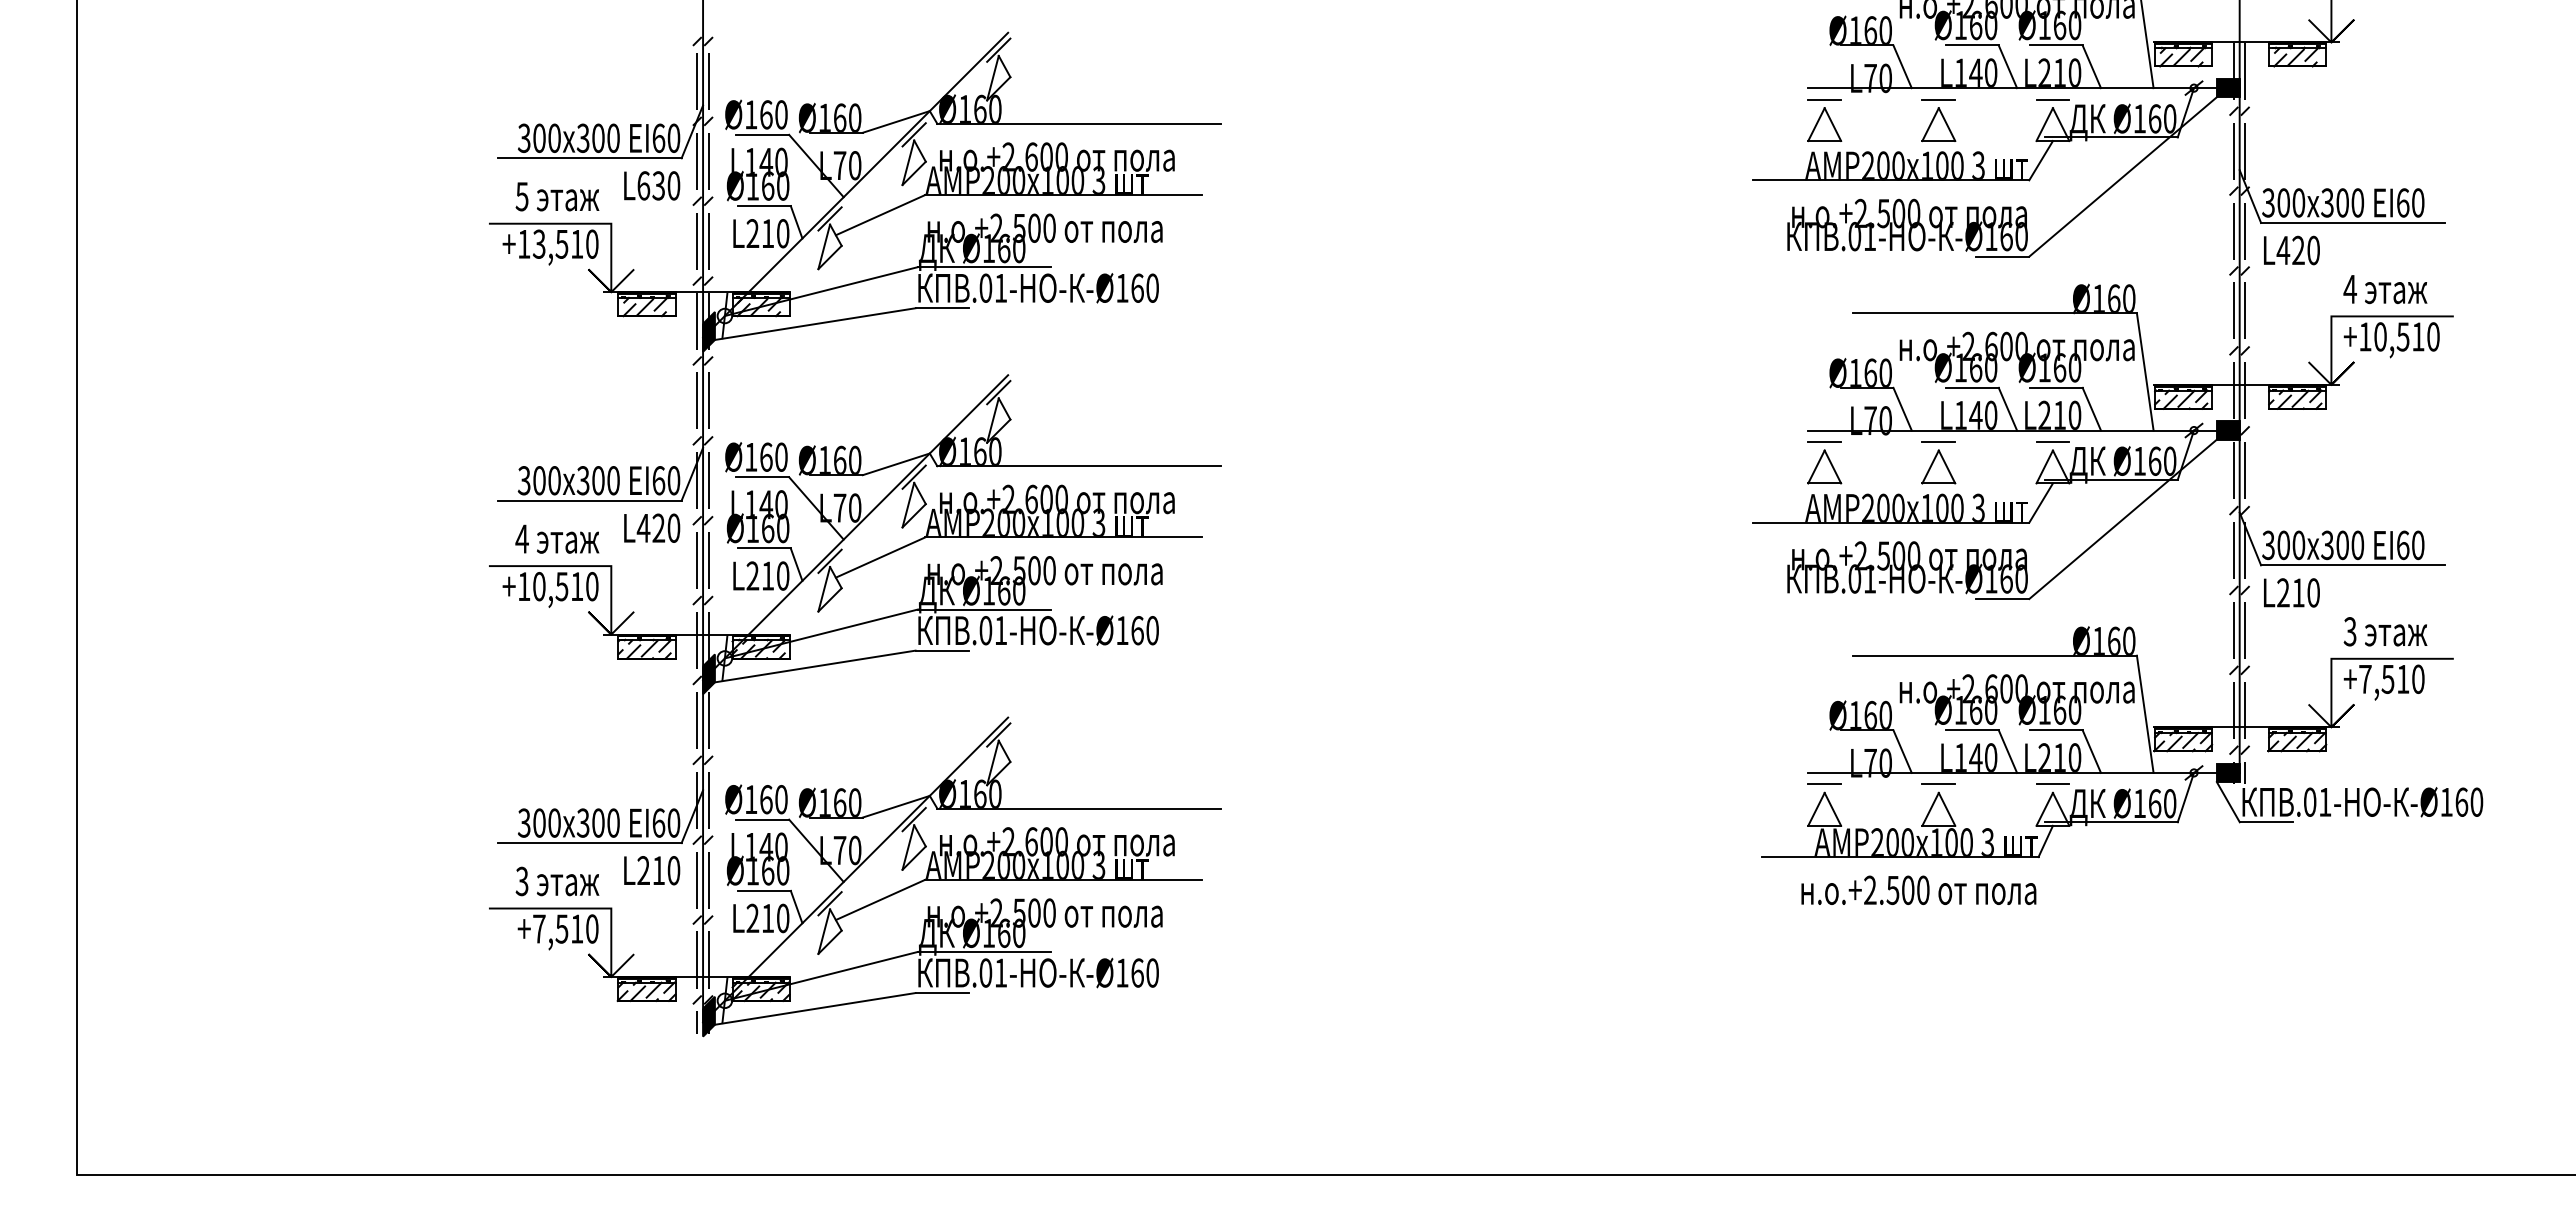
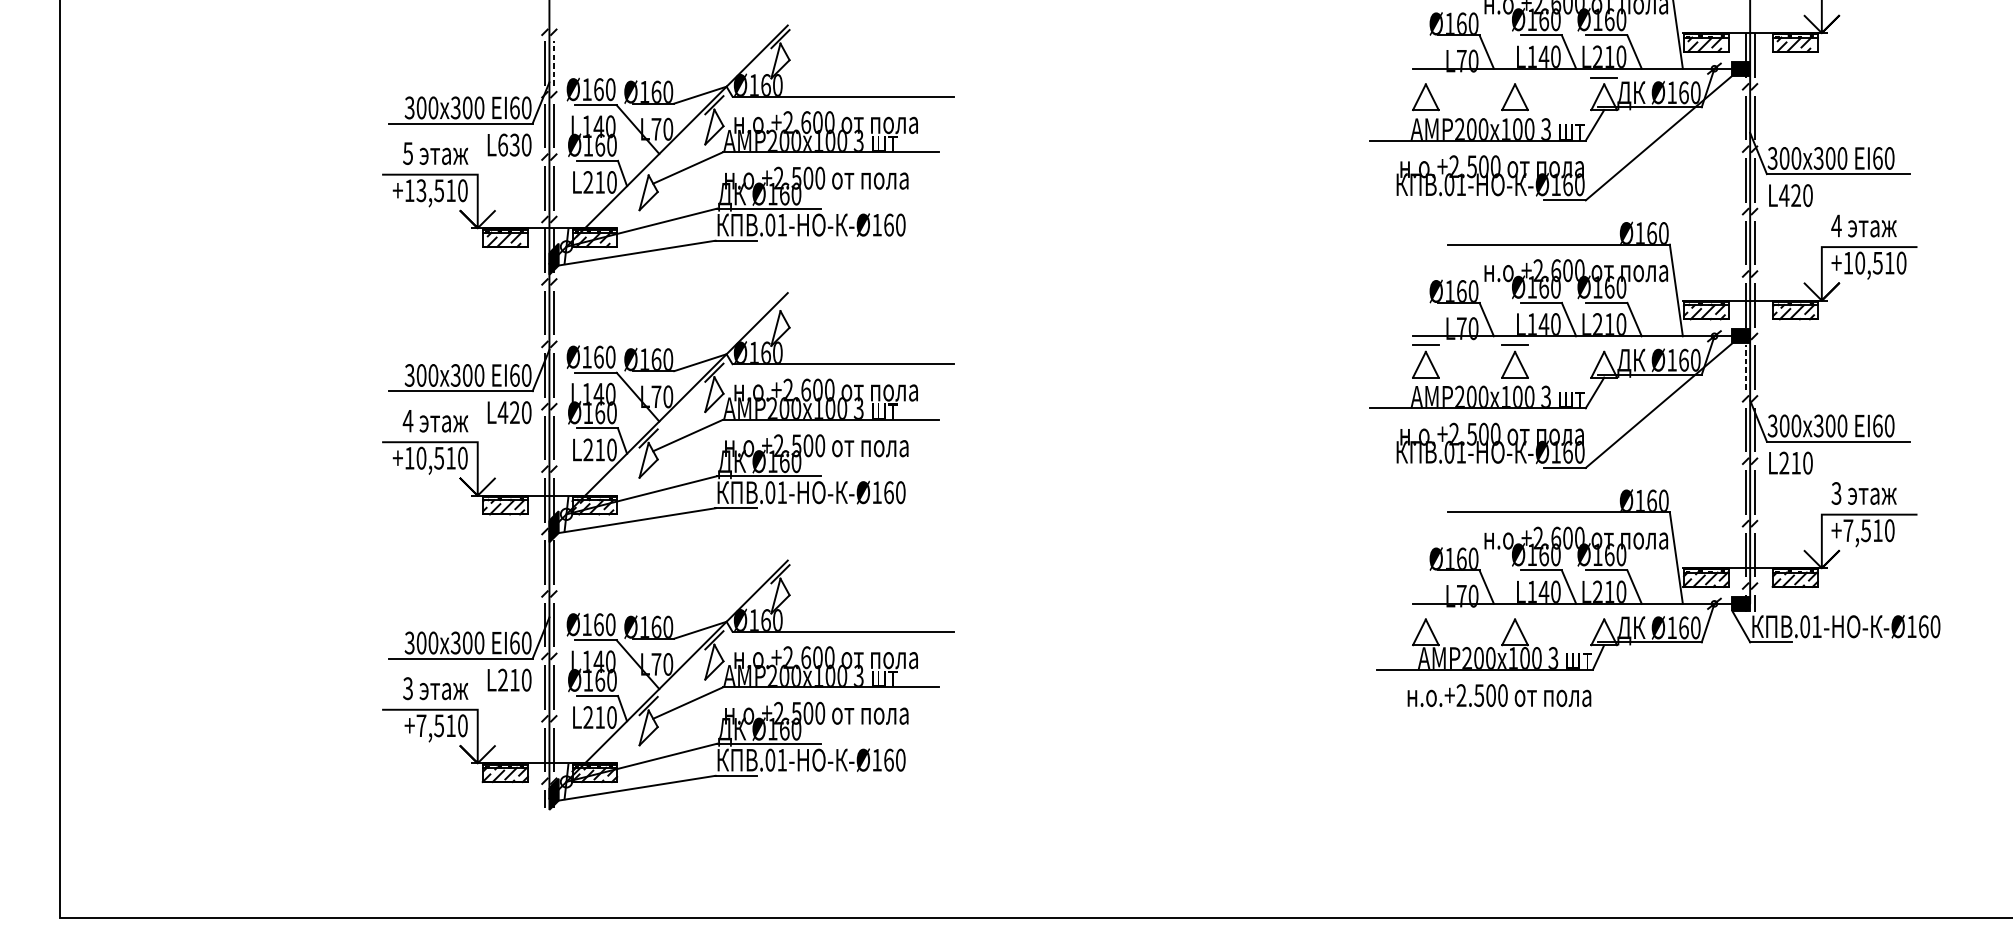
line: (708, 81) -> (553, 63), solid -> dashed
line: (1824, 99) -> (1425, 77), removed
line: (1938, 99) -> (1514, 77), removed
line: (829, 218) -> (648, 170), removed
line: (998, 392) -> (780, 306), removed
line: (2052, 441) -> (1603, 344), removed
line: (2233, 470) -> (1745, 367), solid -> dashed
line: (1824, 784) -> (1425, 612), removed
line: (1938, 784) -> (1514, 612), removed
line: (2052, 784) -> (1603, 612), removed

